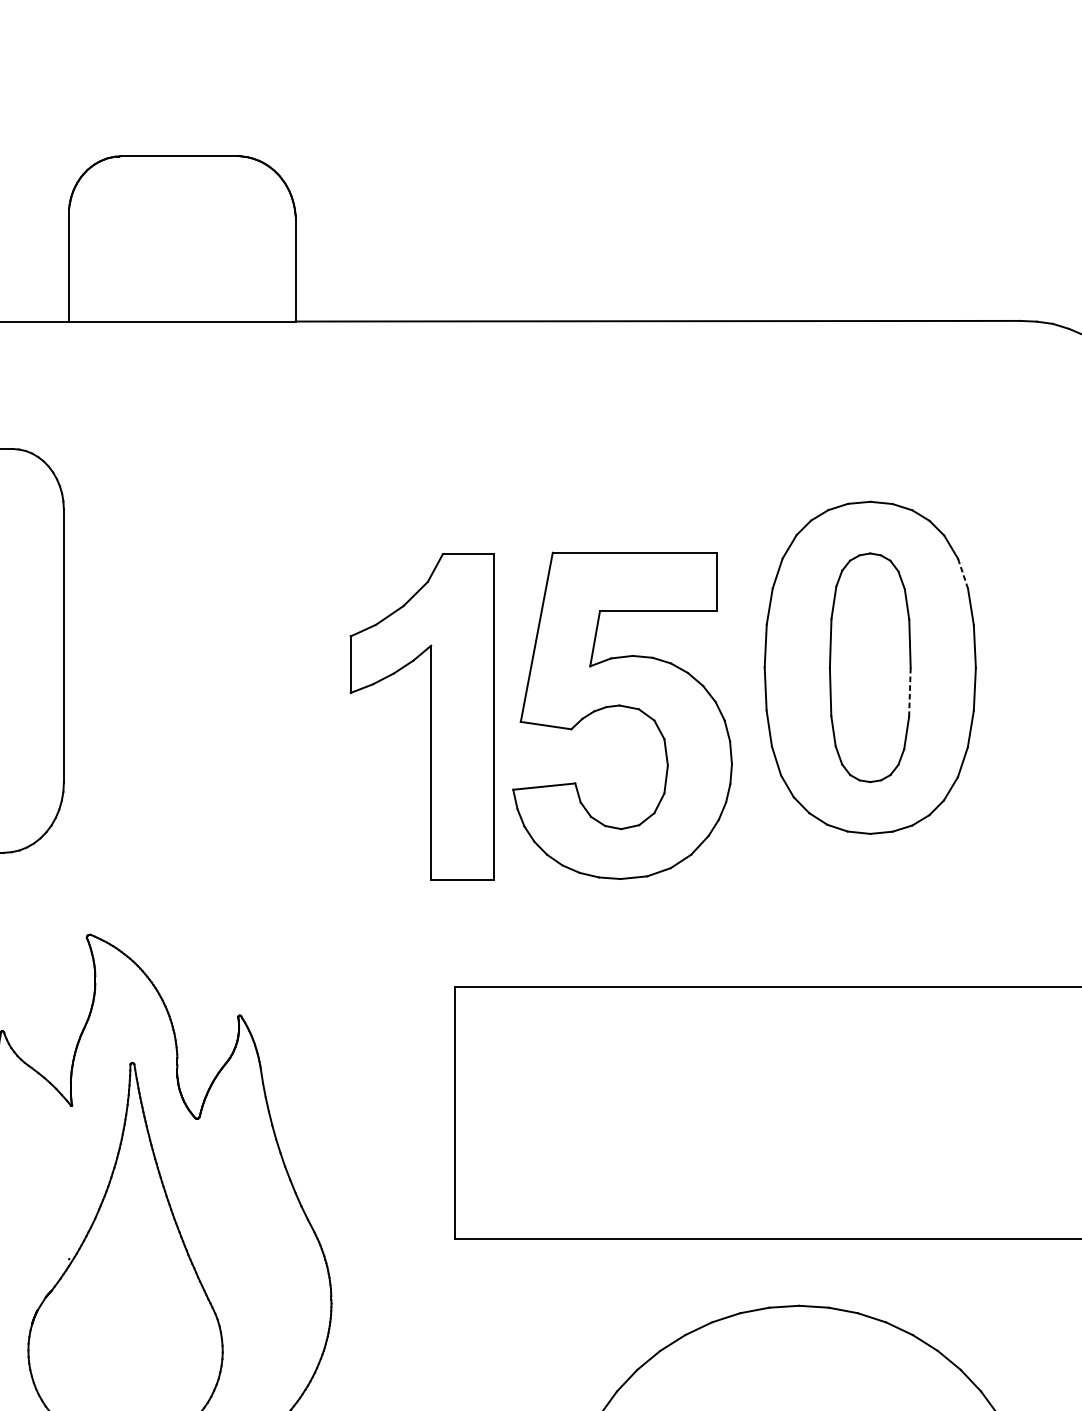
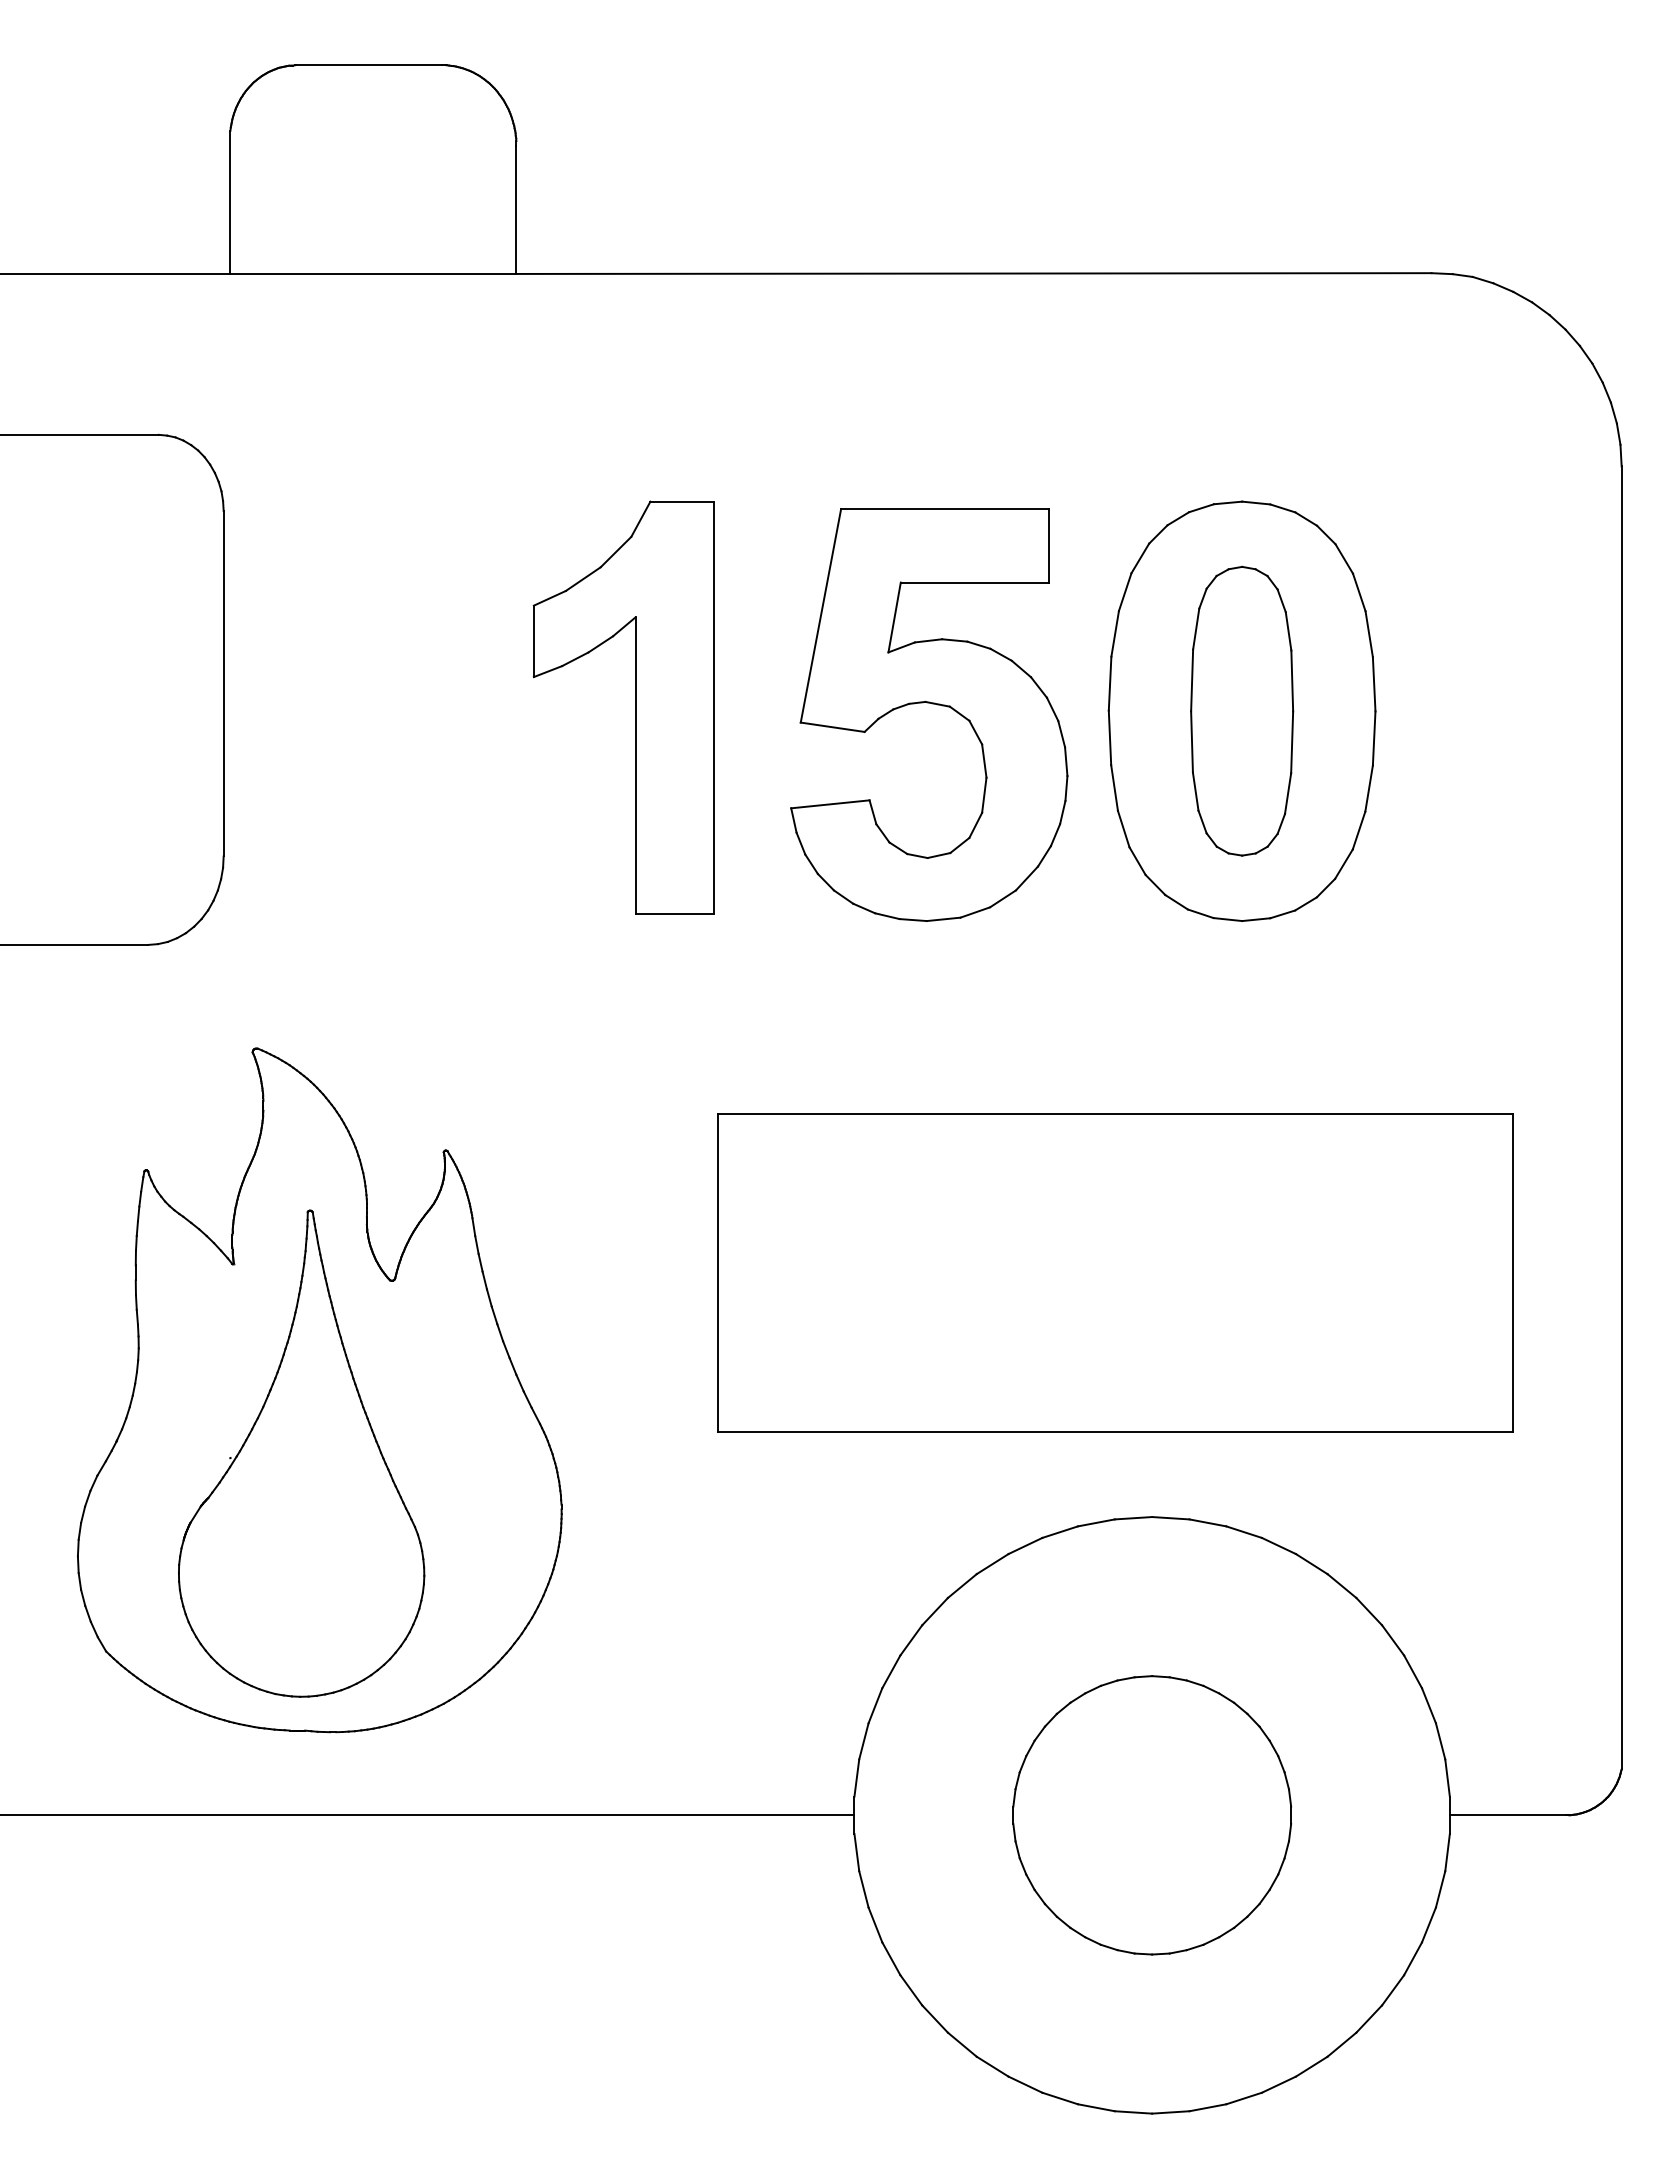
line: (963, 573) -> (1359, 592), dashed -> solid
line: (910, 692) -> (1292, 742), dashed -> solid
part: (625, 707) -> (932, 704), moved
part: (431, 717) -> (635, 707), moved

